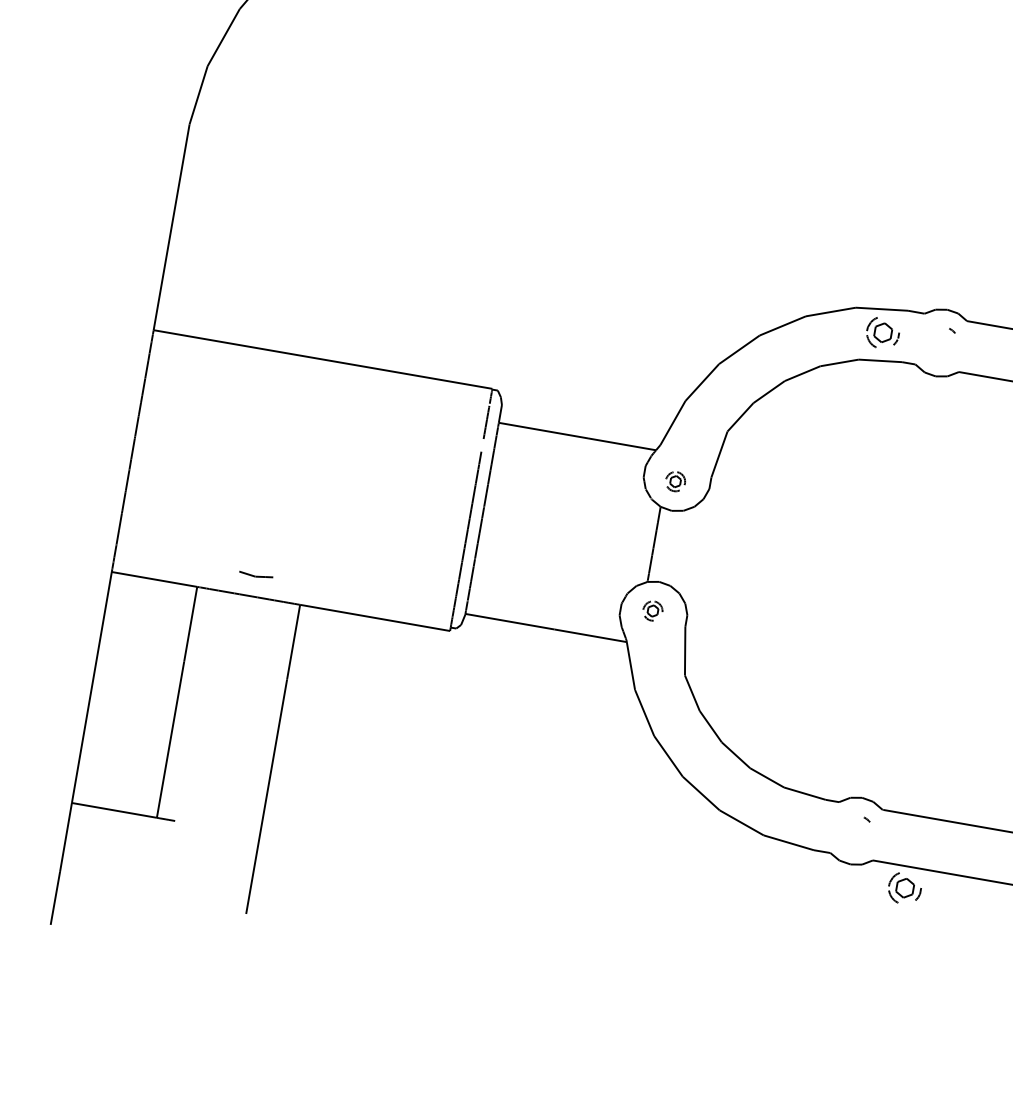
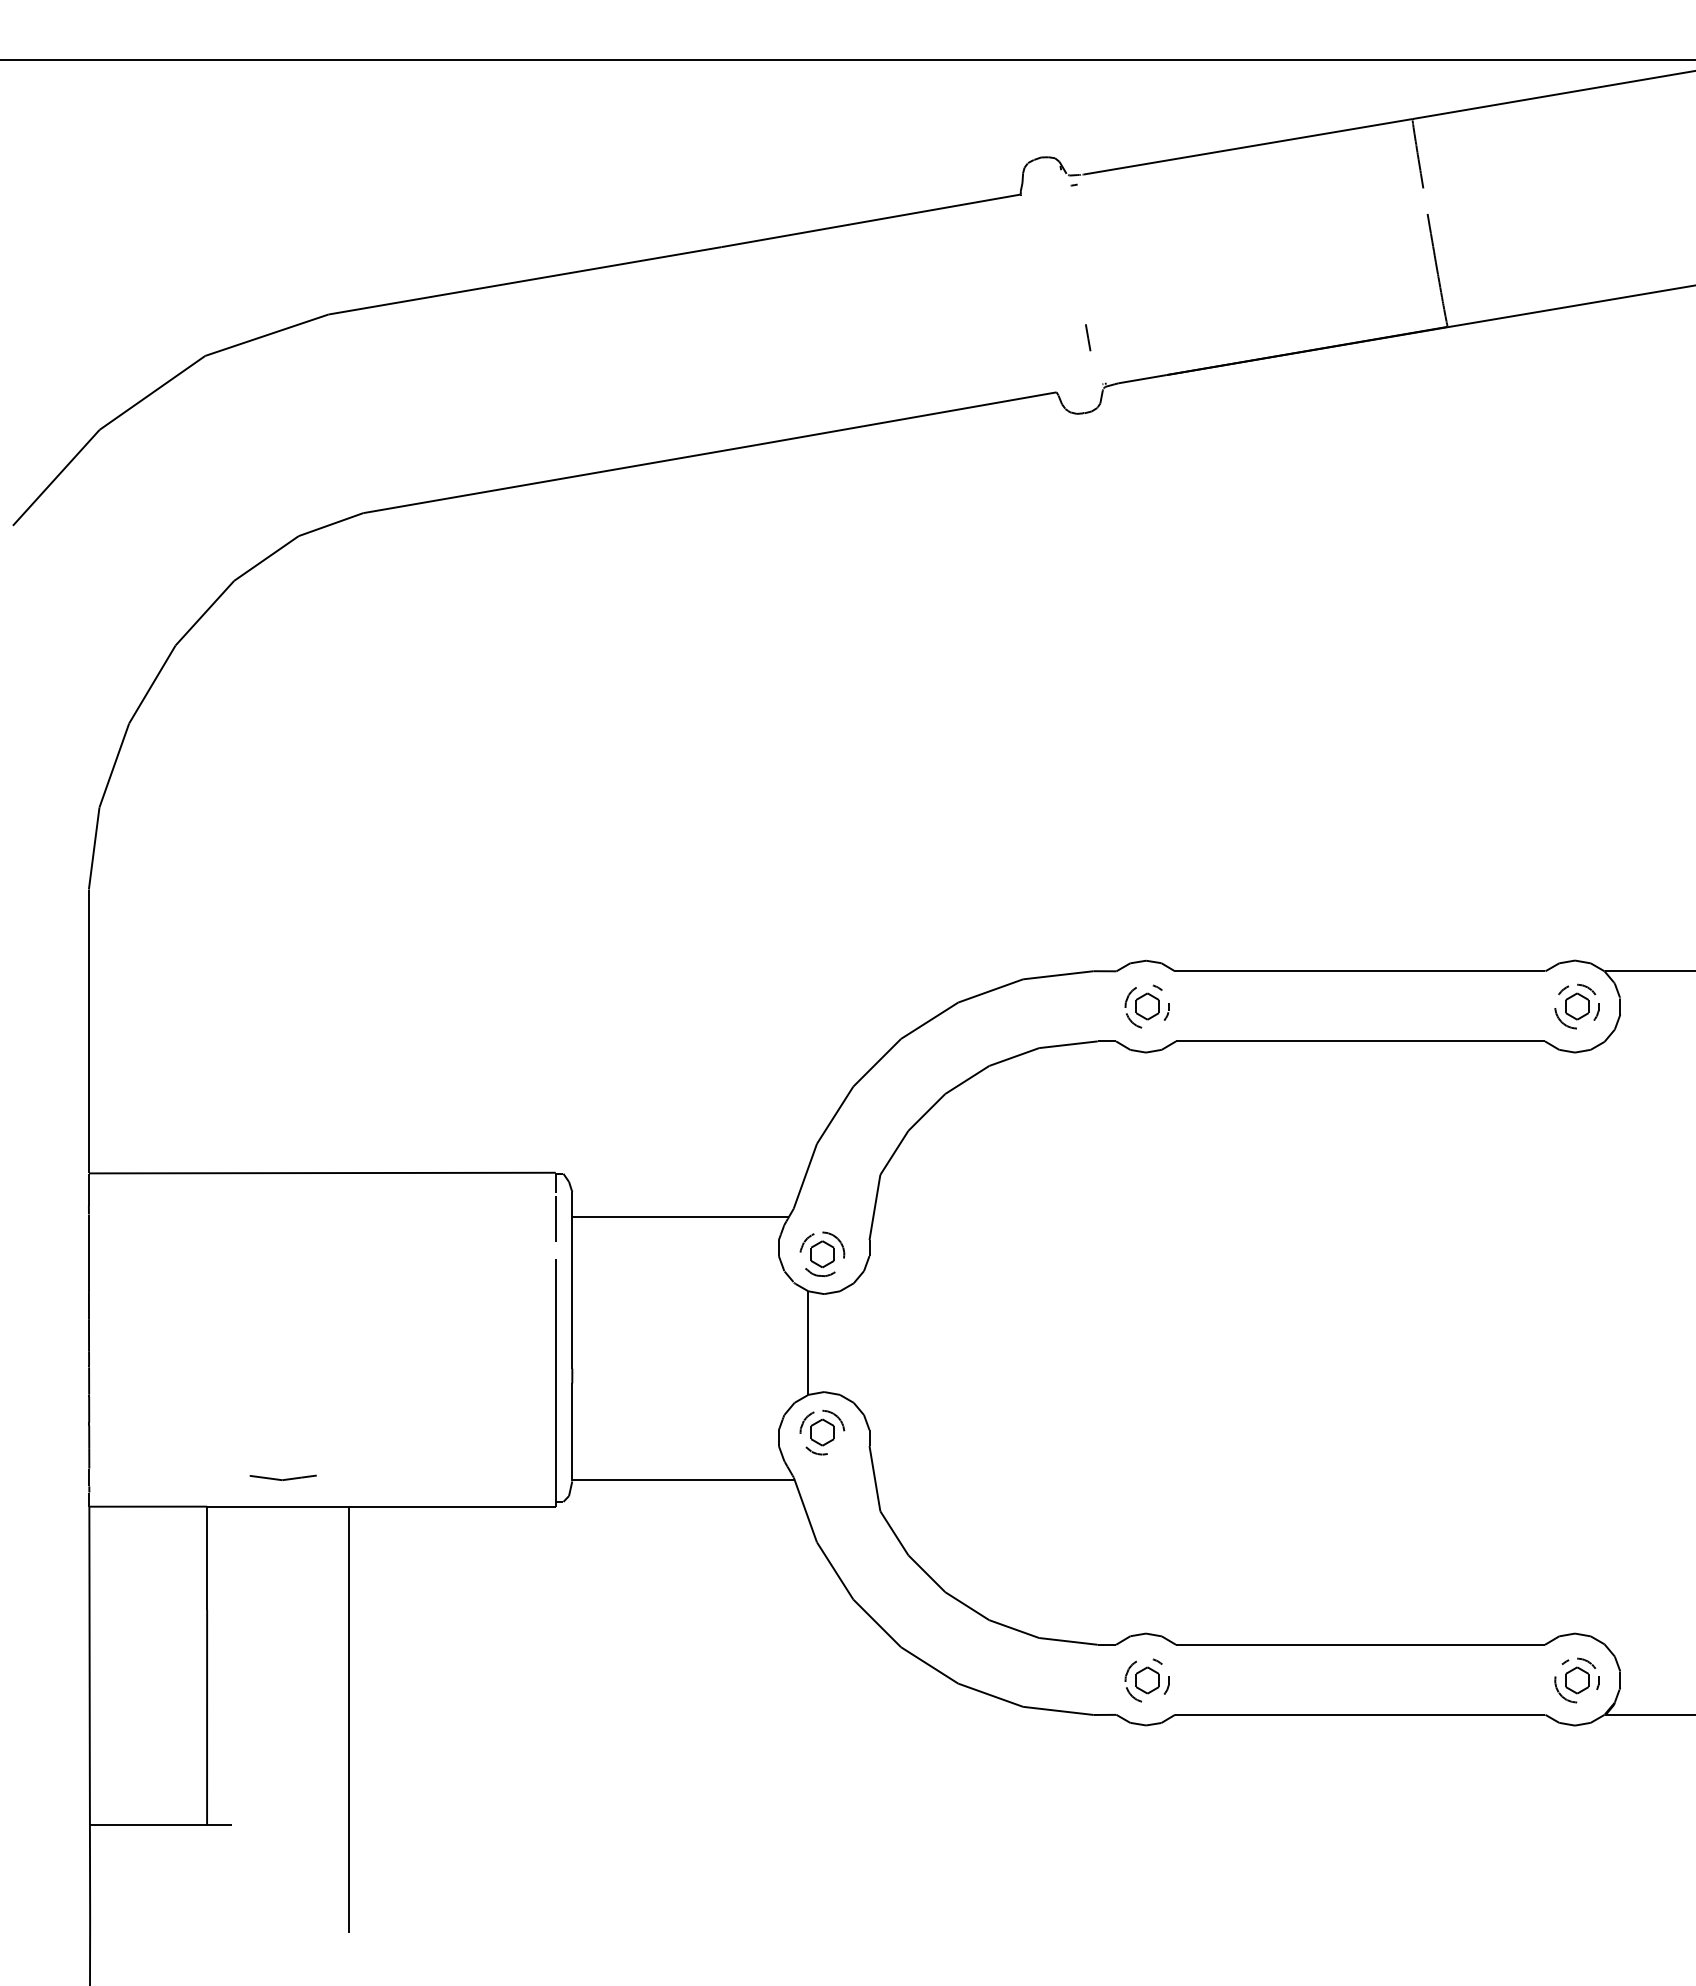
part: (882, 333) -> (1146, 1007), moved
part: (675, 481) -> (822, 1253), size x1.67
part: (255, 575) -> (282, 1477), size x1.43
part: (652, 611) -> (822, 1432), size x1.67
part: (904, 888) -> (1146, 1681), moved

